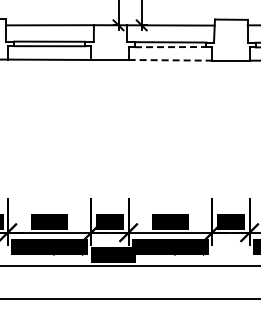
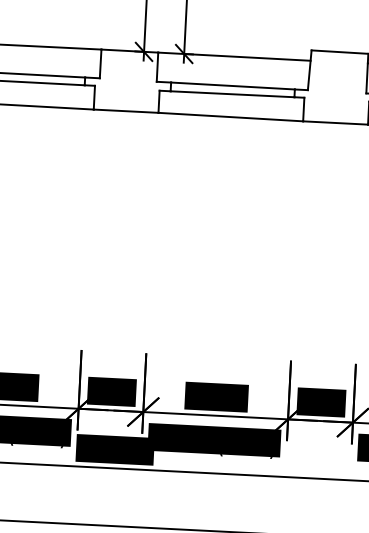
line: (170, 47) -> (232, 94), dashed -> solid
line: (170, 60) -> (230, 117), dashed -> solid

